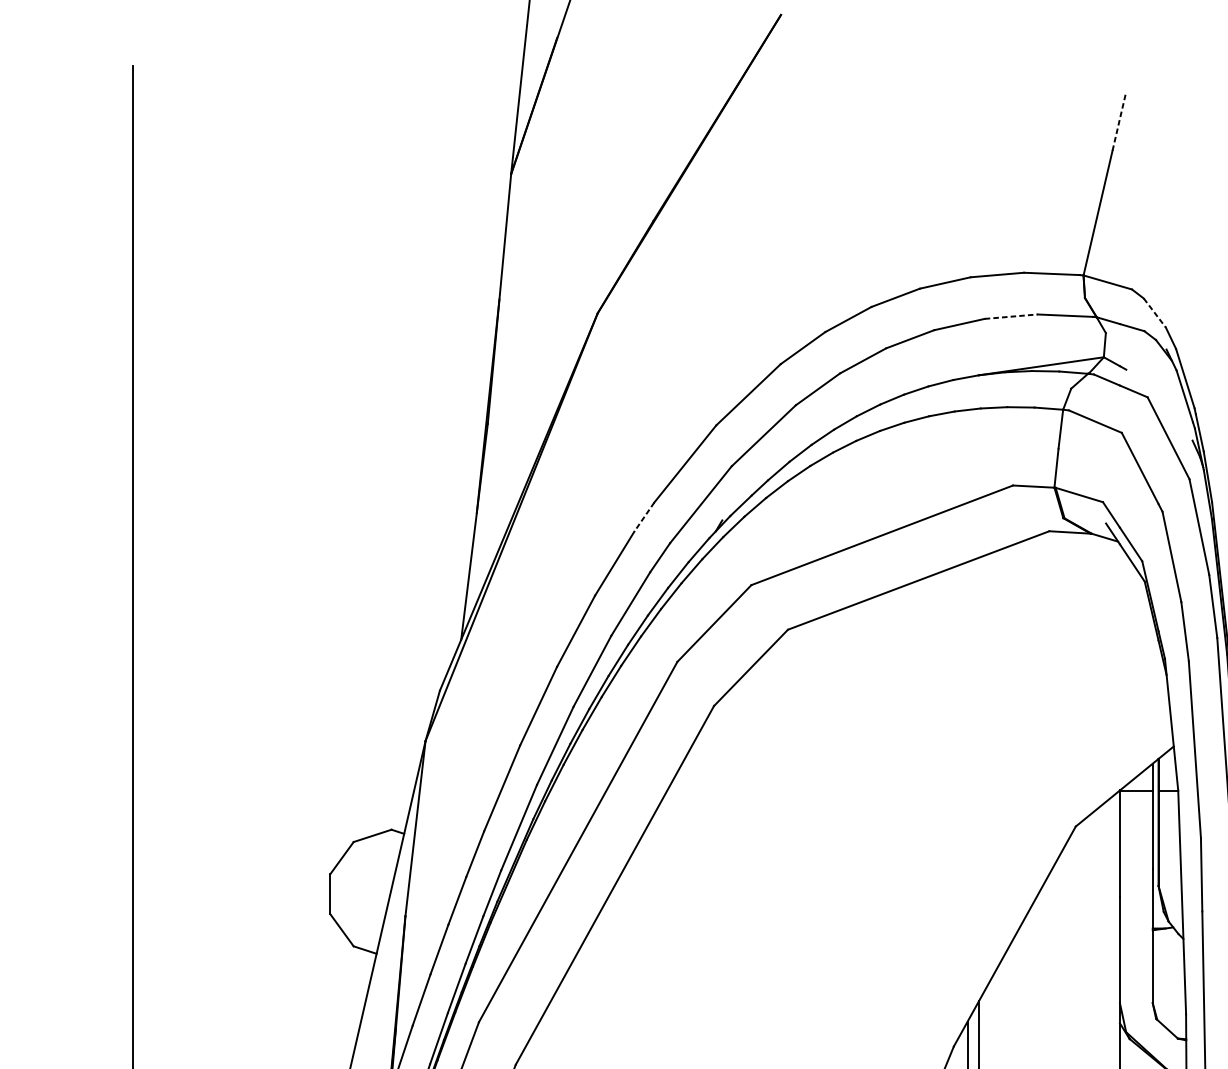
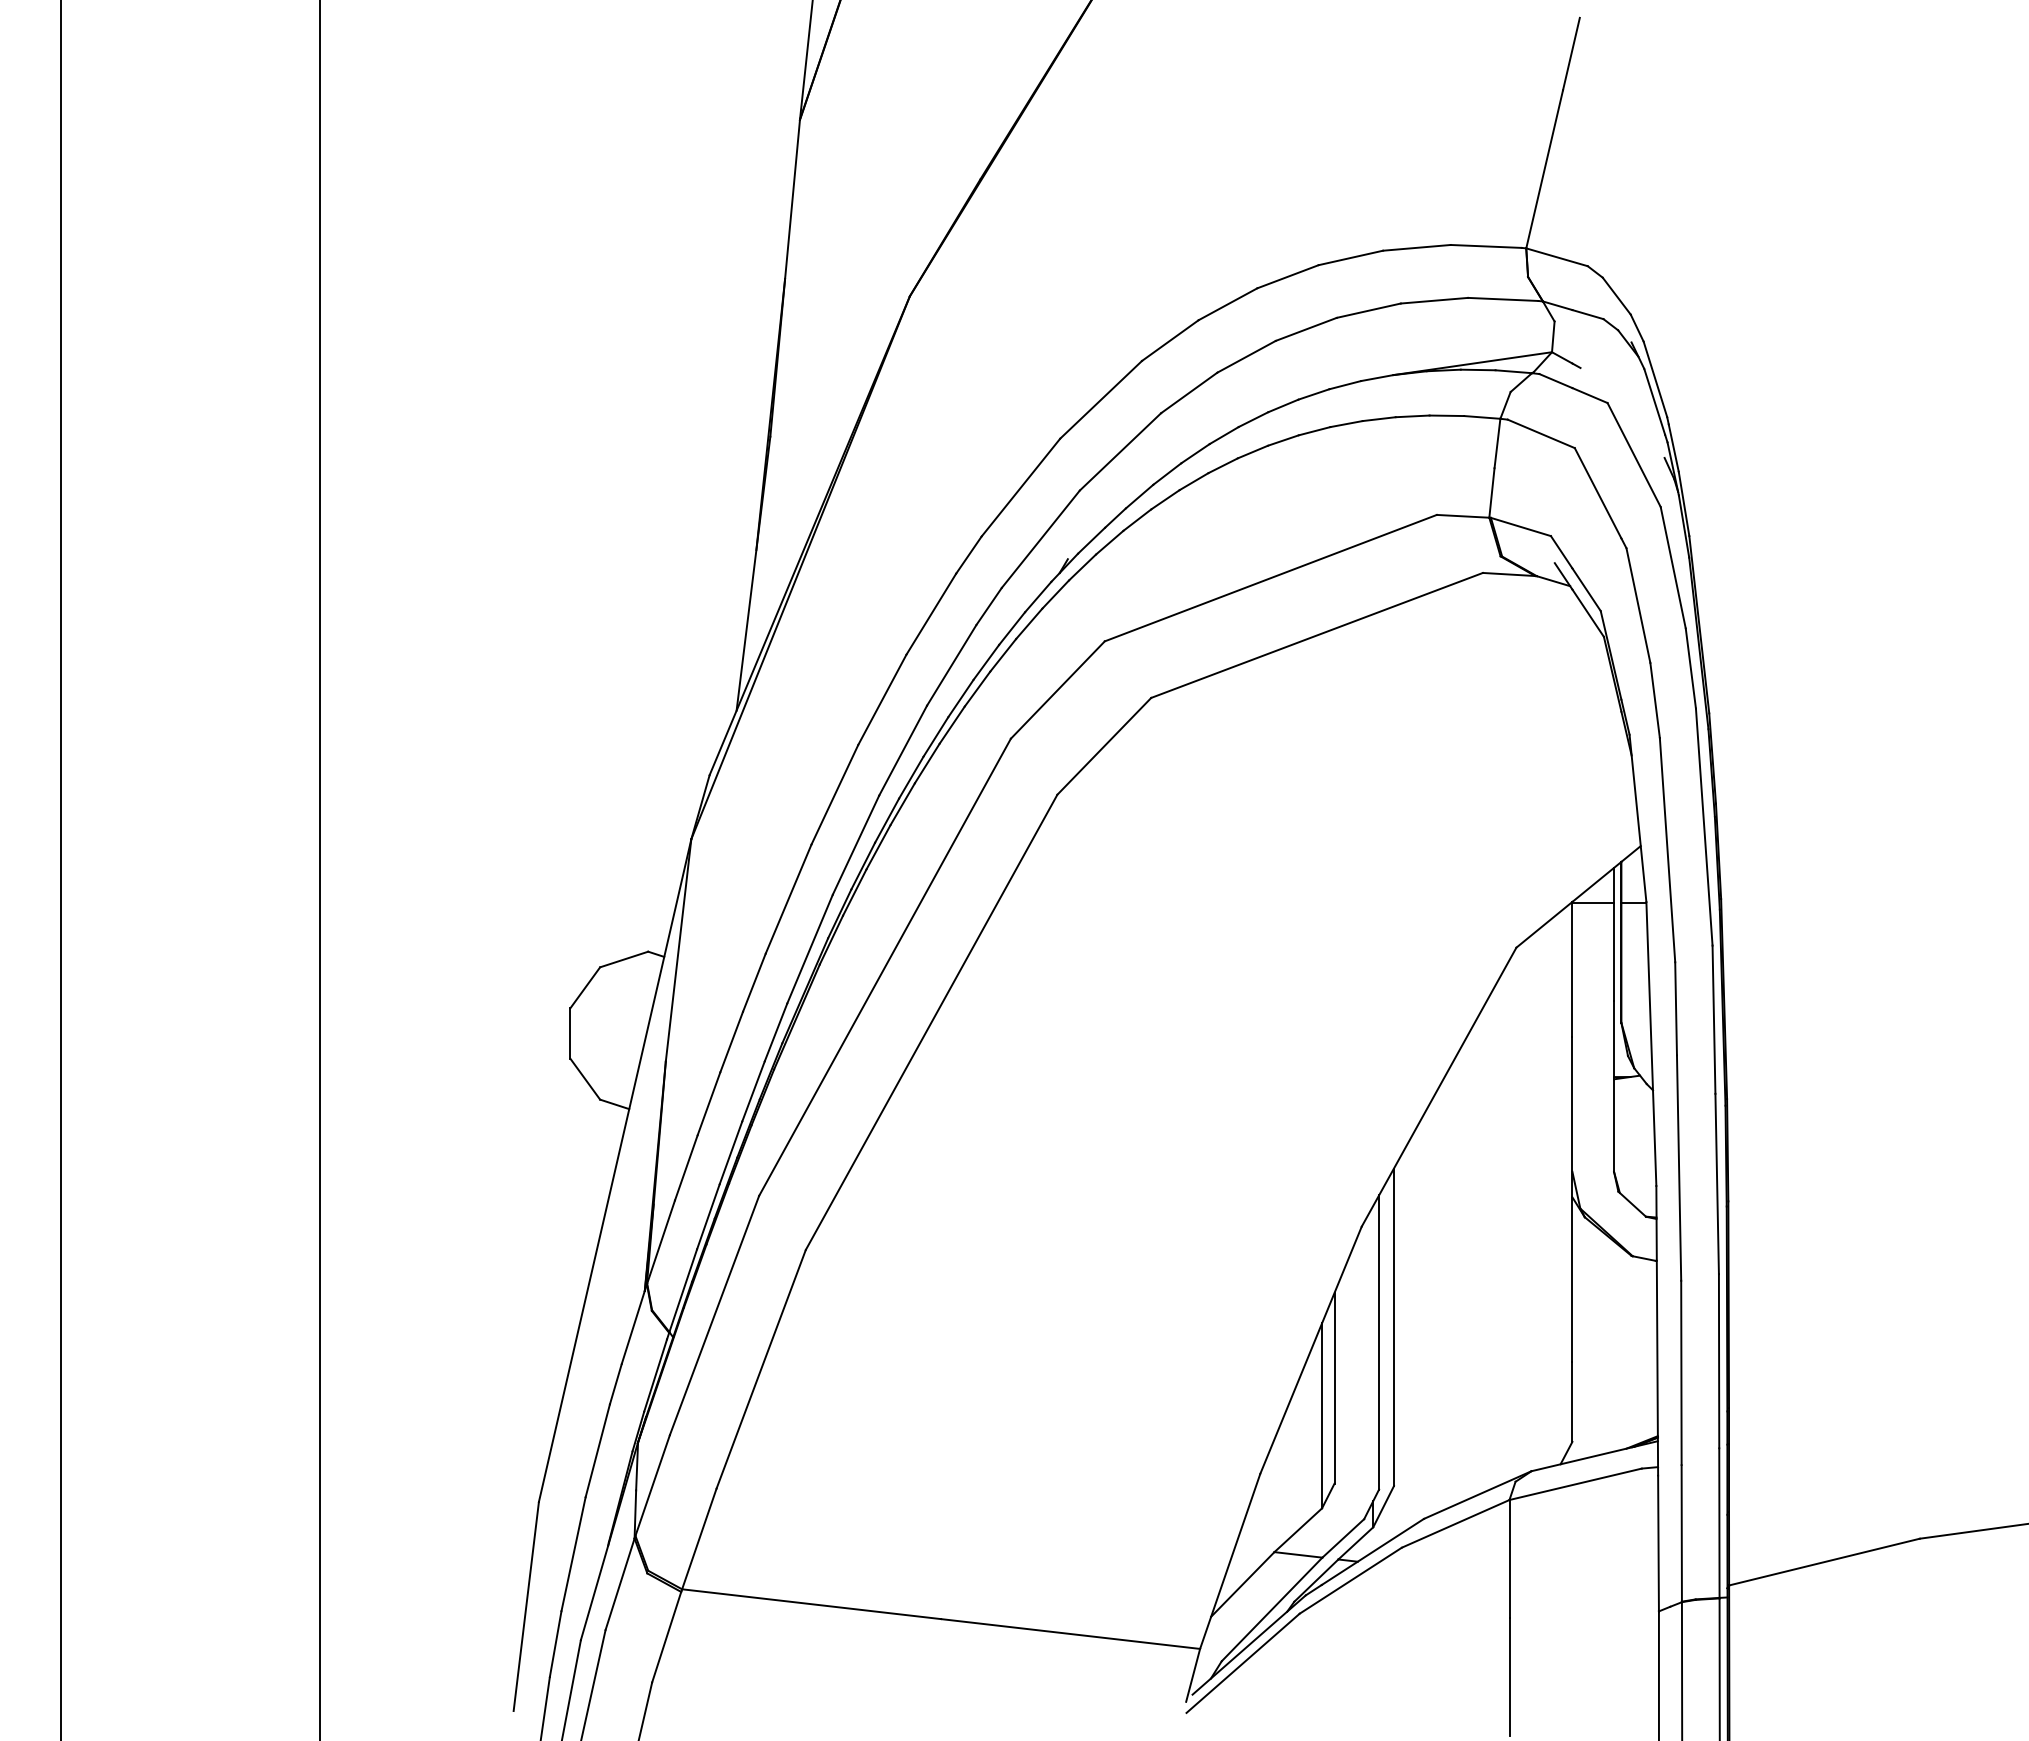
line: (1119, 121) -> (1571, 53), dashed -> solid
line: (1155, 313) -> (1617, 296), dashed -> solid
line: (1011, 316) -> (1434, 300), dashed -> solid
line: (643, 517) -> (968, 555), dashed -> solid

